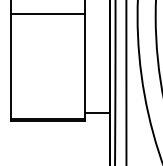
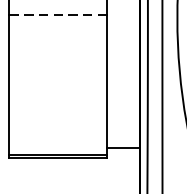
line: (48, 13) -> (58, 14), solid -> dashed

